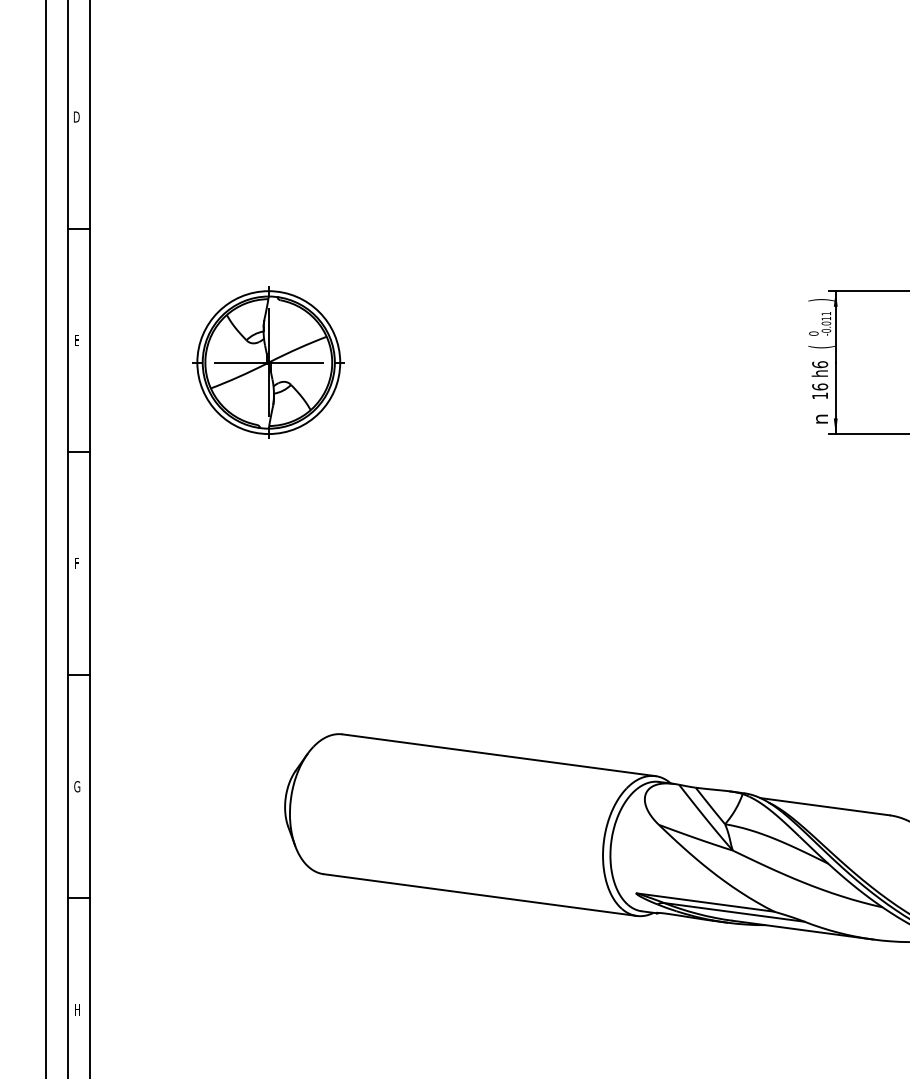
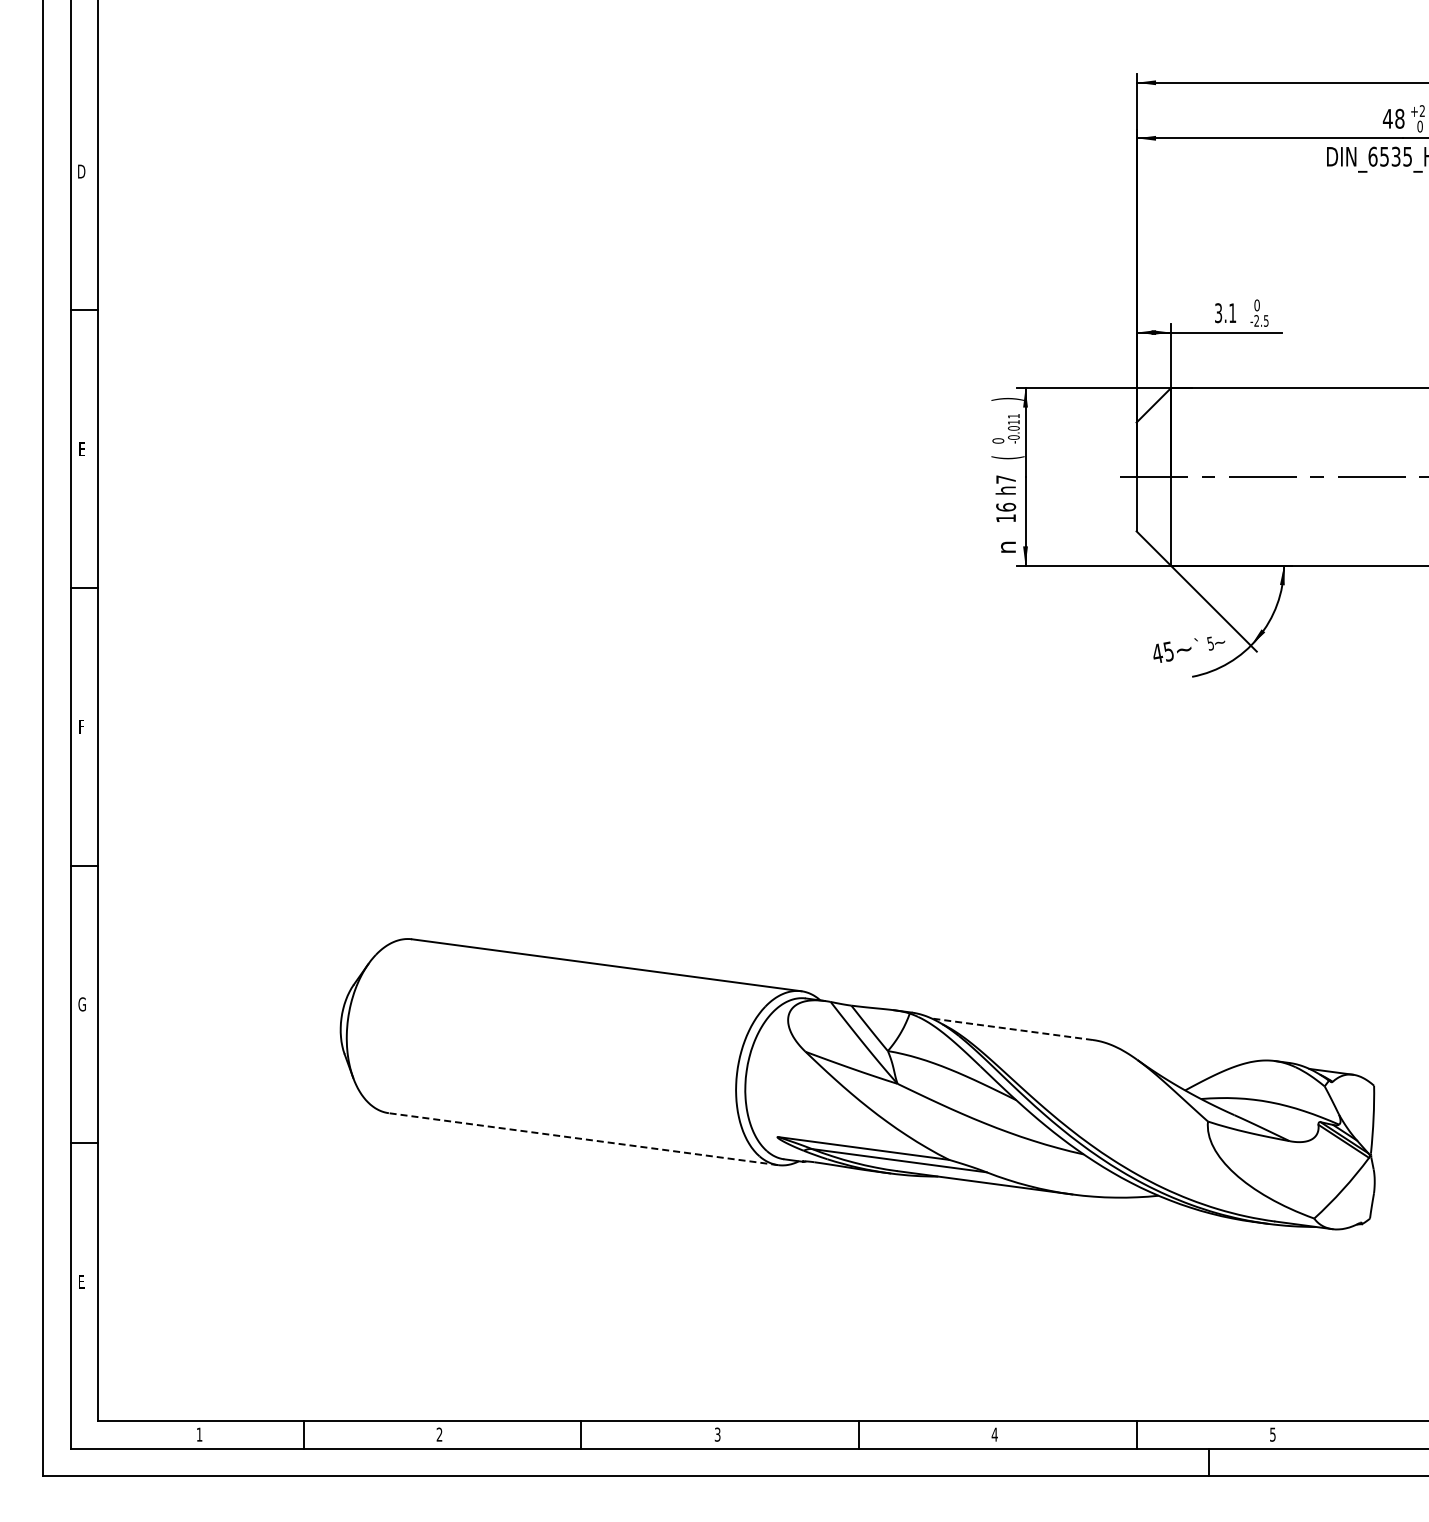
part: (268, 362) -> (320, 476), removed
text: (820, 364) -> (1006, 479), h6 -> h7
line: (824, 806) -> (1011, 1029), solid -> dashed
line: (480, 895) -> (583, 1139), solid -> dashed
text: (77, 1009) -> (82, 1281), H -> E

